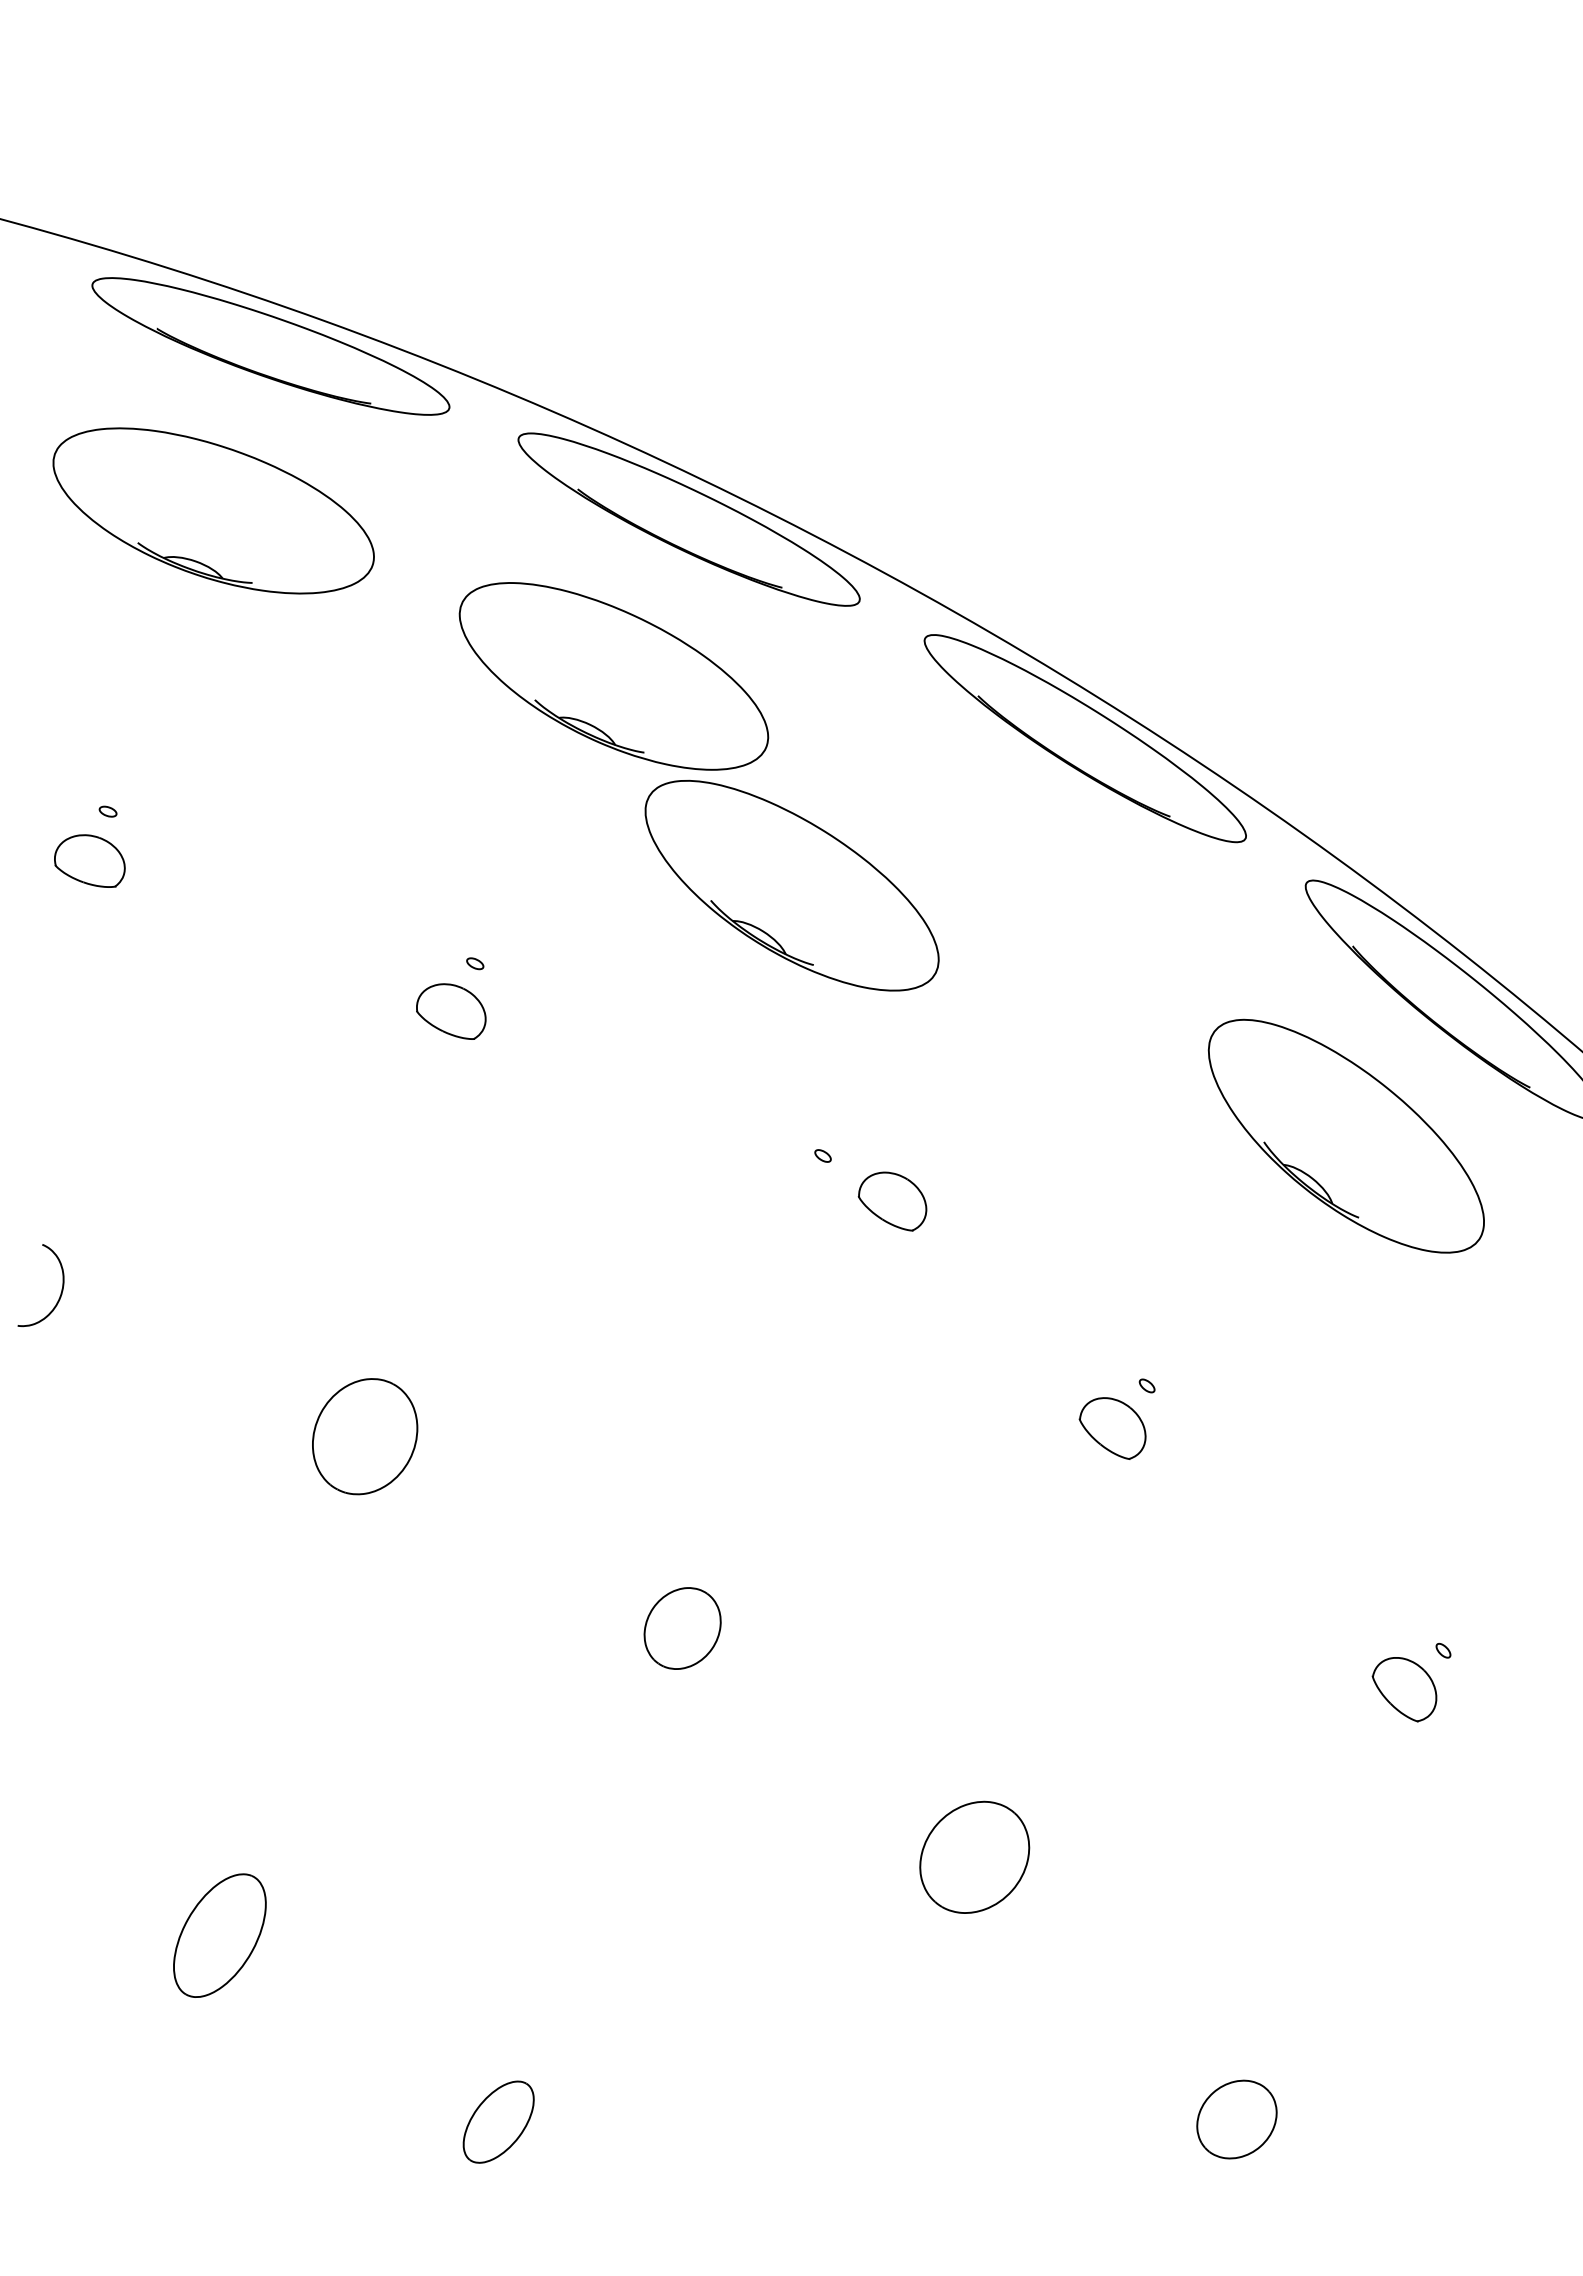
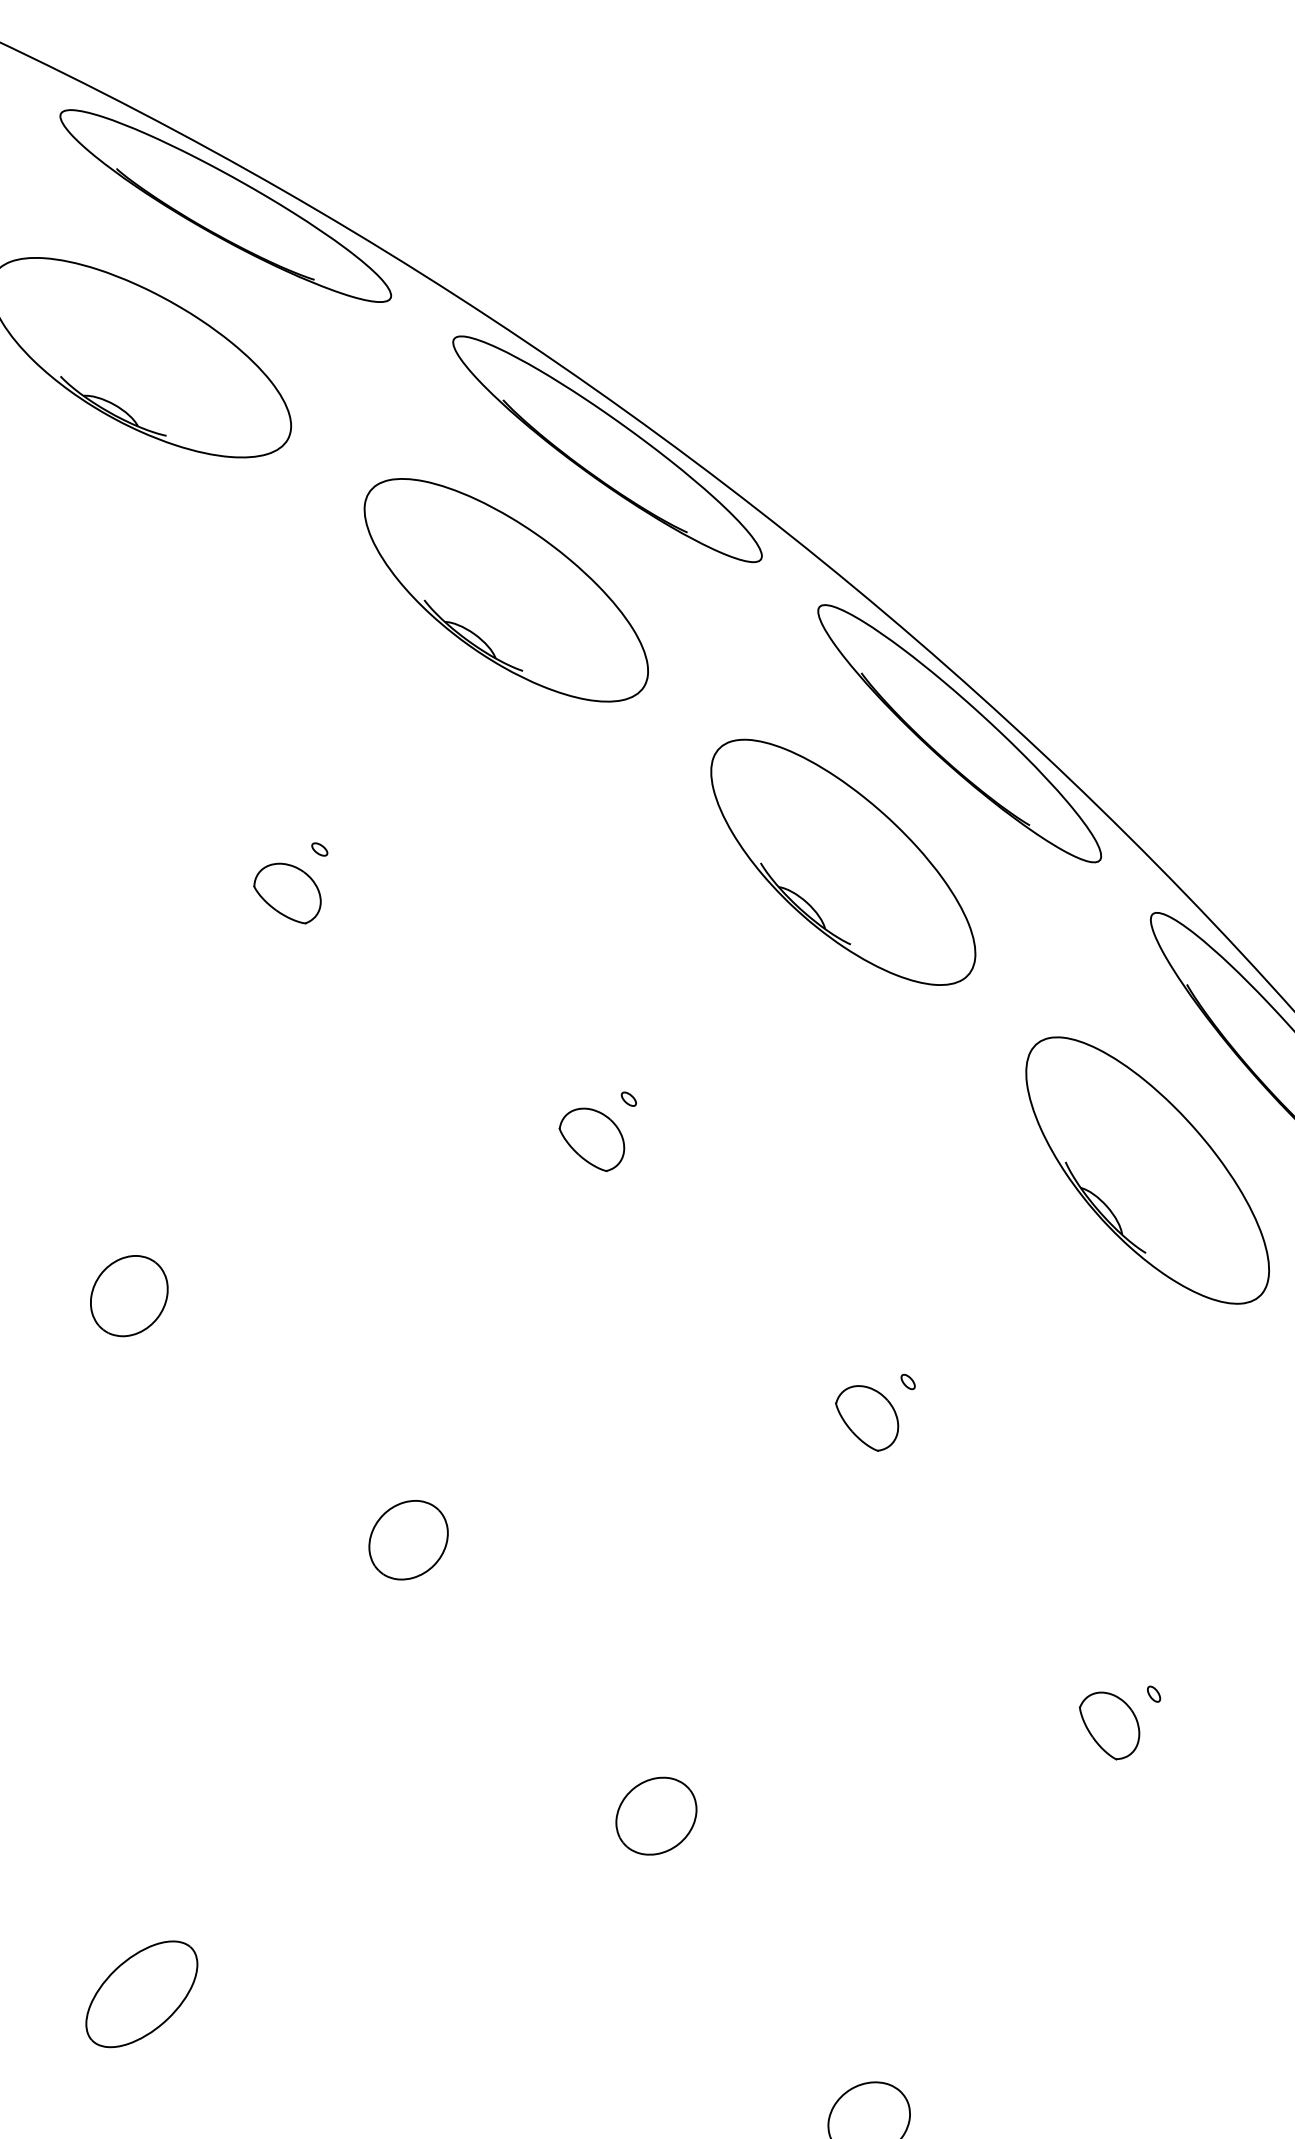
part: (791, 885) -> (842, 862), moved
part: (892, 1201) -> (591, 1138), moved
part: (365, 1436) -> (129, 1296), size x0.71
part: (974, 1856) -> (656, 1815), size x0.71
part: (498, 2122) -> (141, 1994), size x1.43

